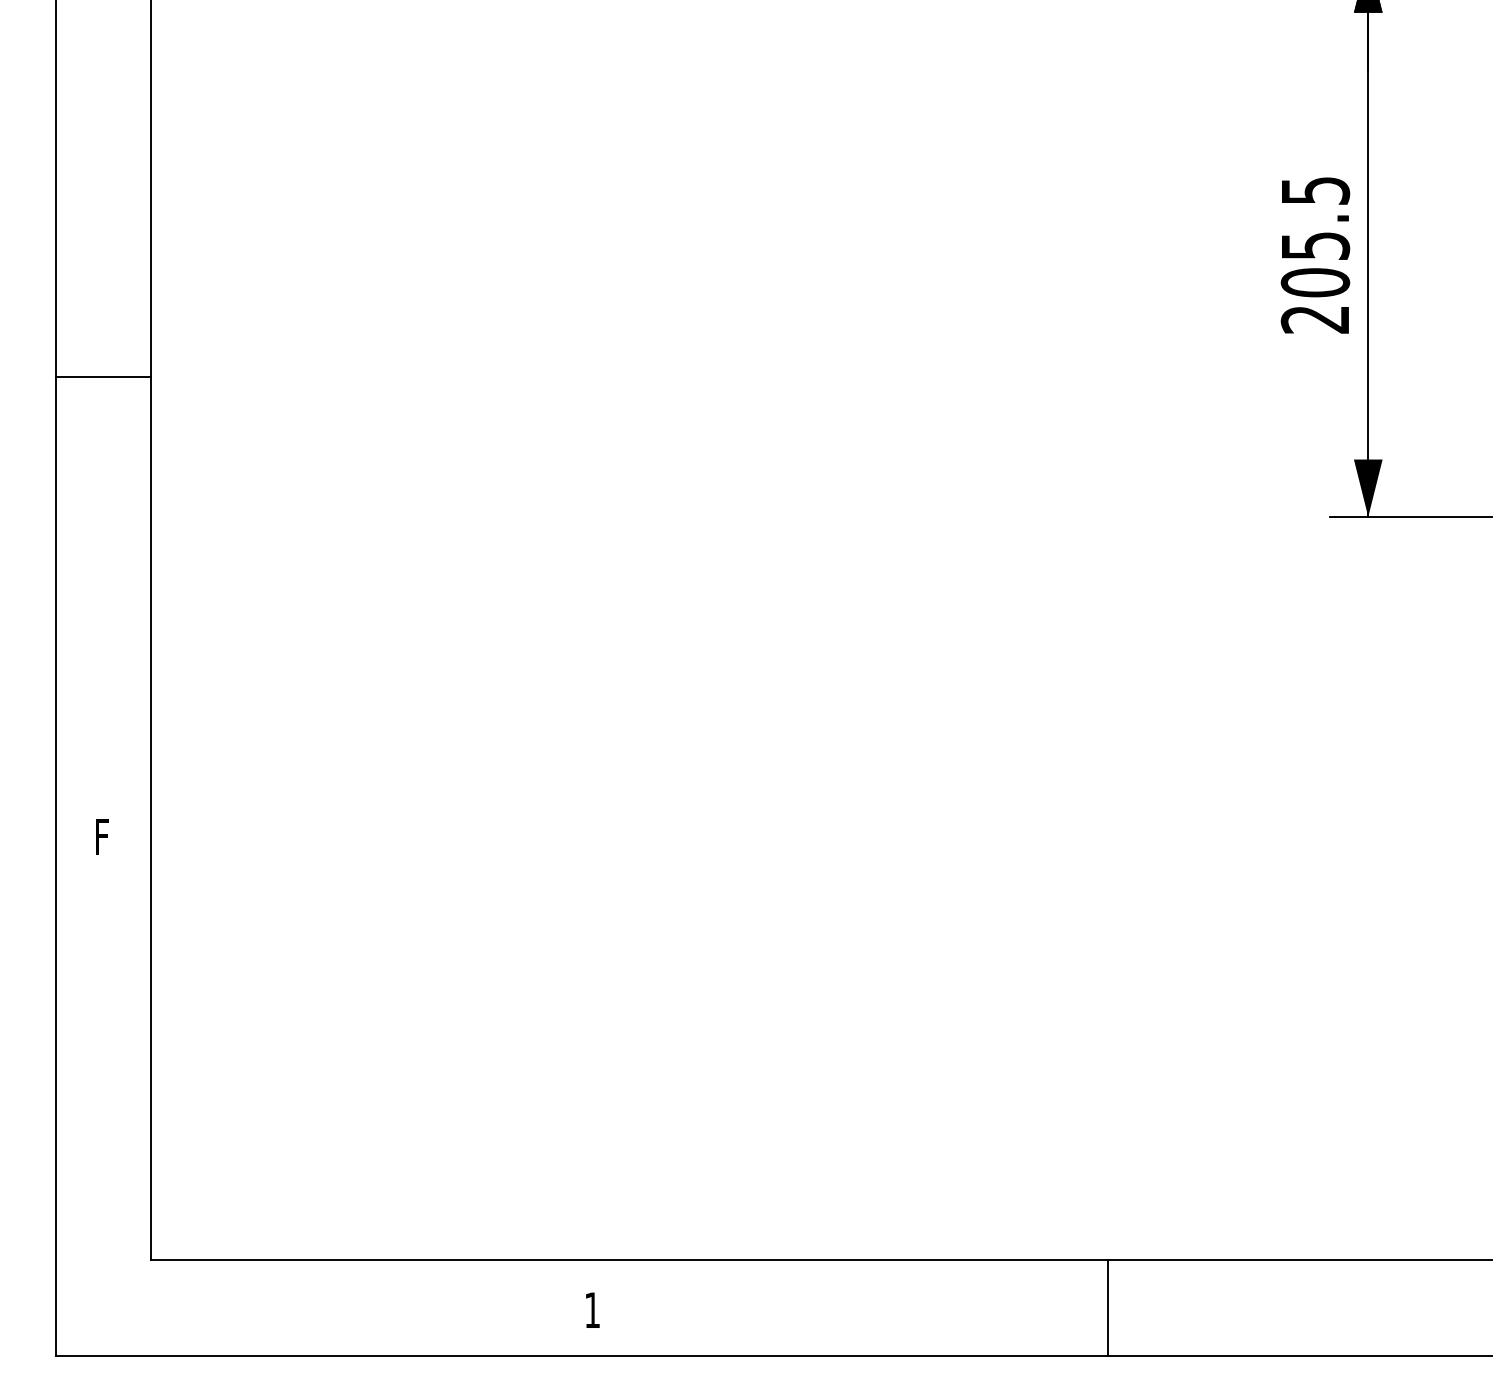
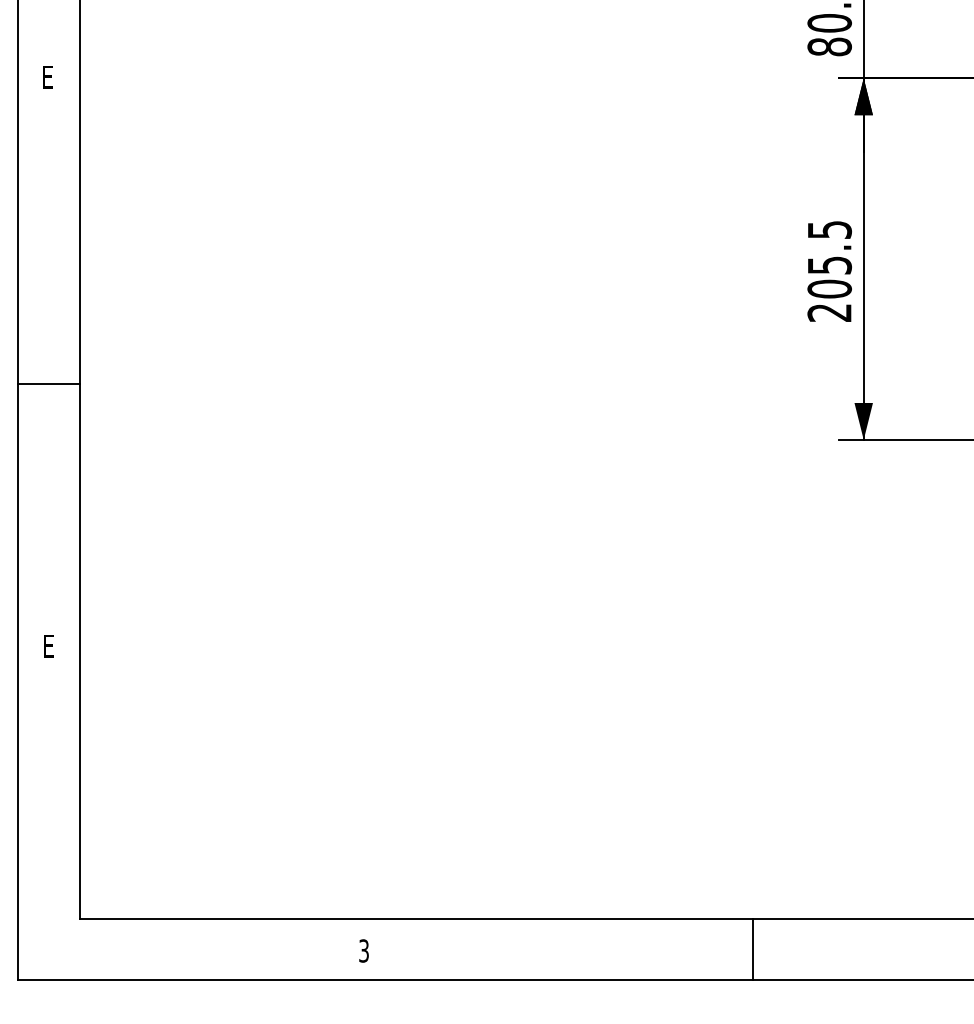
line: (102, 376) -> (48, 383), moved
text: (104, 837) -> (49, 646), F -> E
line: (1107, 1307) -> (752, 949), moved
text: (591, 1309) -> (363, 950), 1 -> 3

